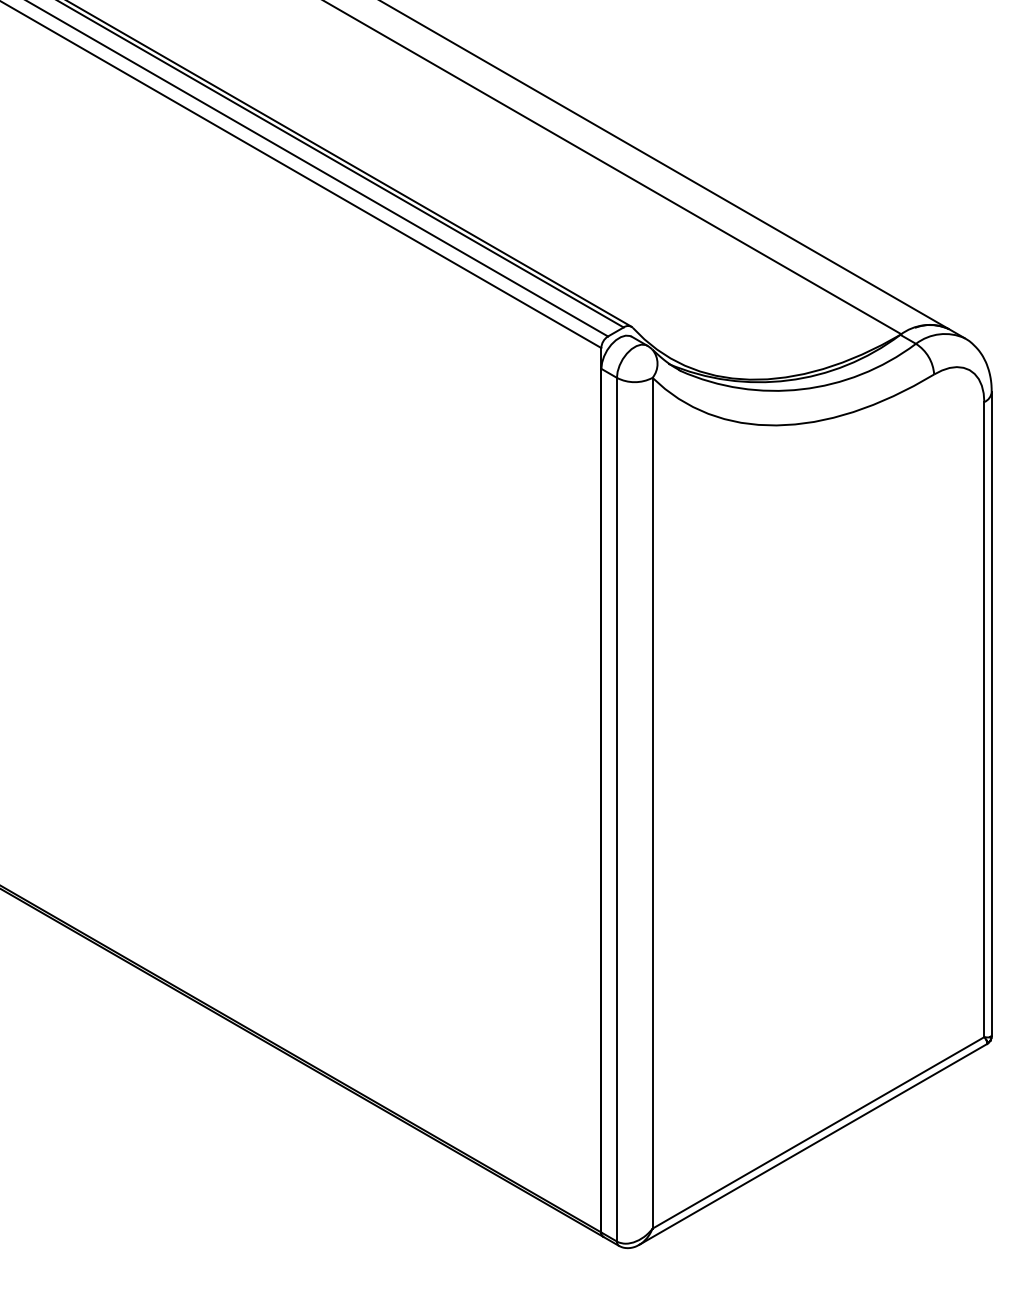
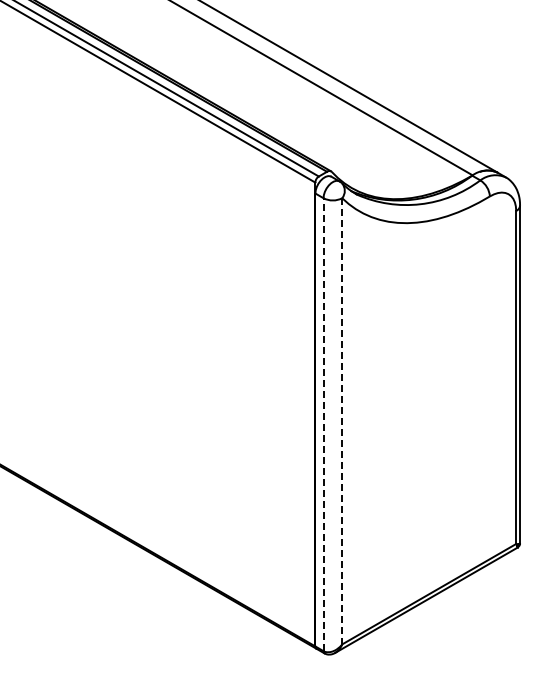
line: (653, 803) -> (342, 421), solid -> dashed
line: (616, 809) -> (323, 424), solid -> dashed

